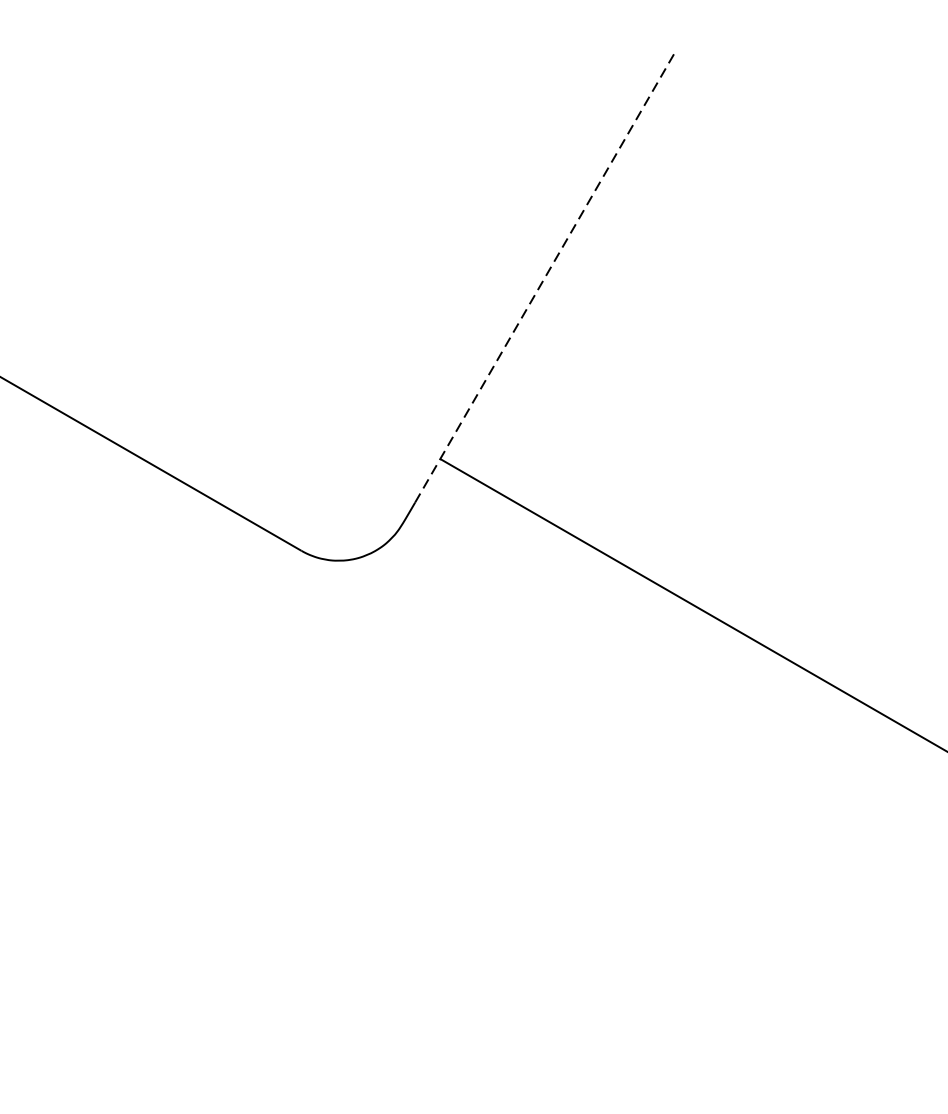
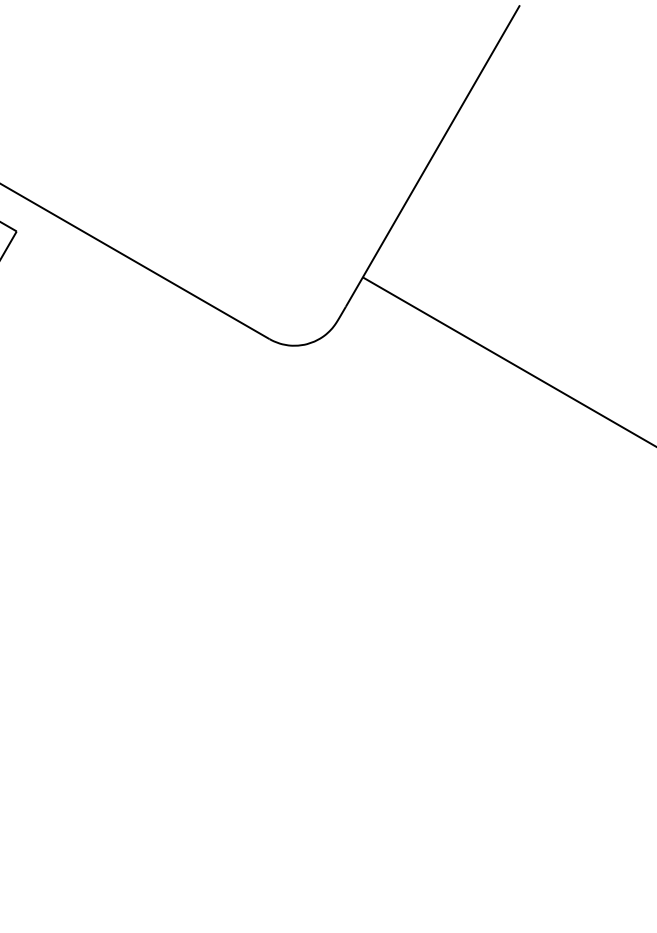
line: (543, 277) -> (432, 155), dashed -> solid

